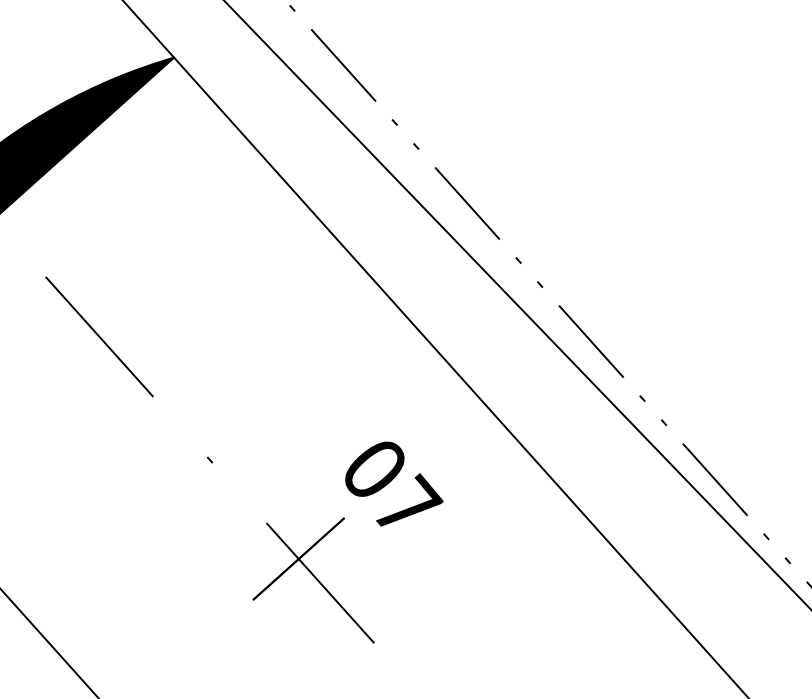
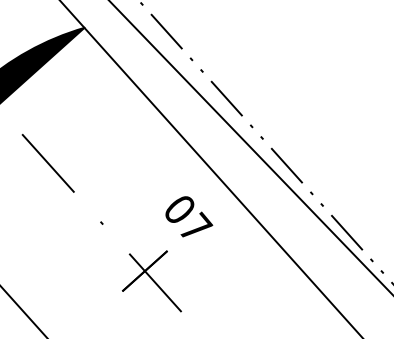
text: (394, 483) -> (189, 216), moved

